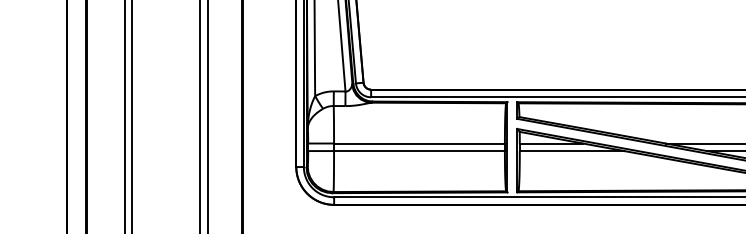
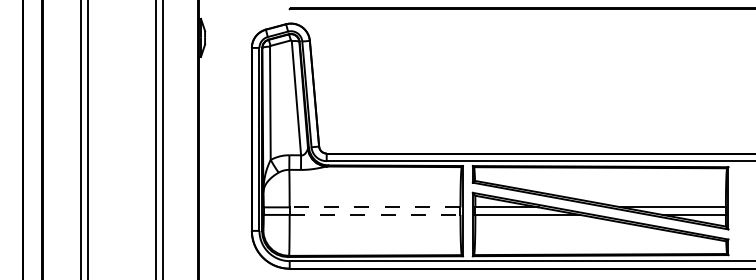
line: (418, 143) -> (374, 207), solid -> dashed
line: (419, 150) -> (375, 214), solid -> dashed

